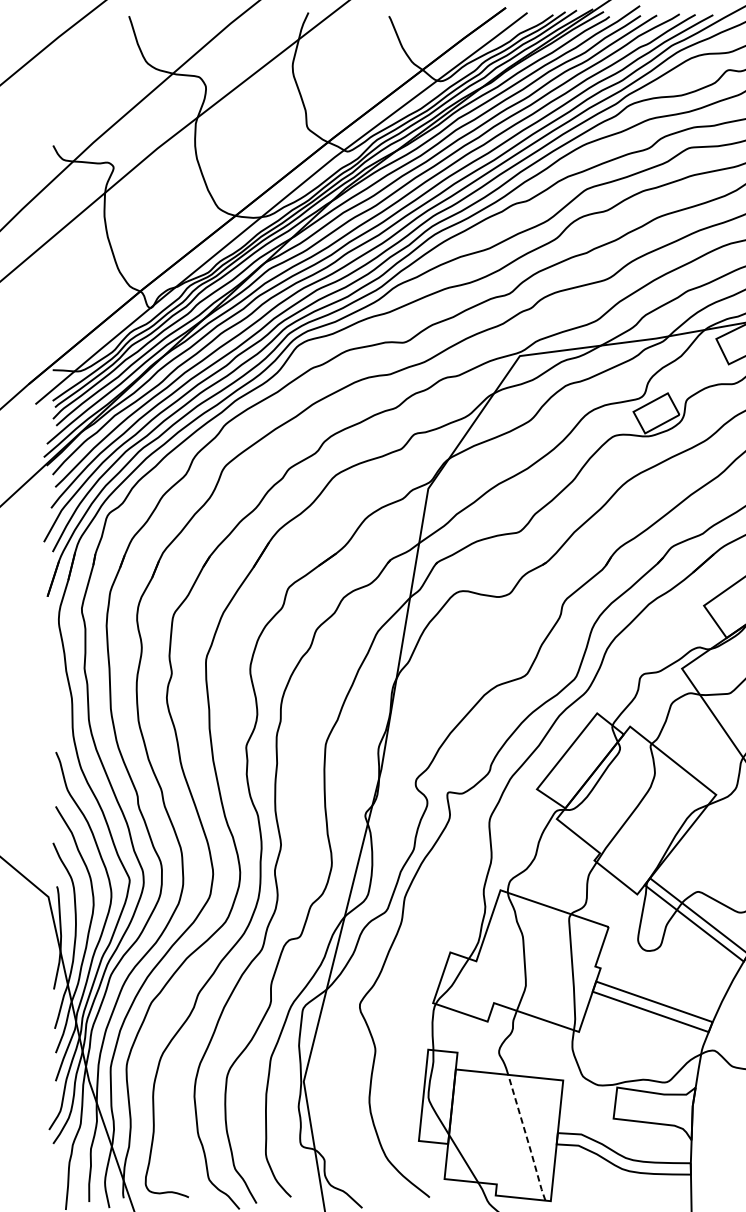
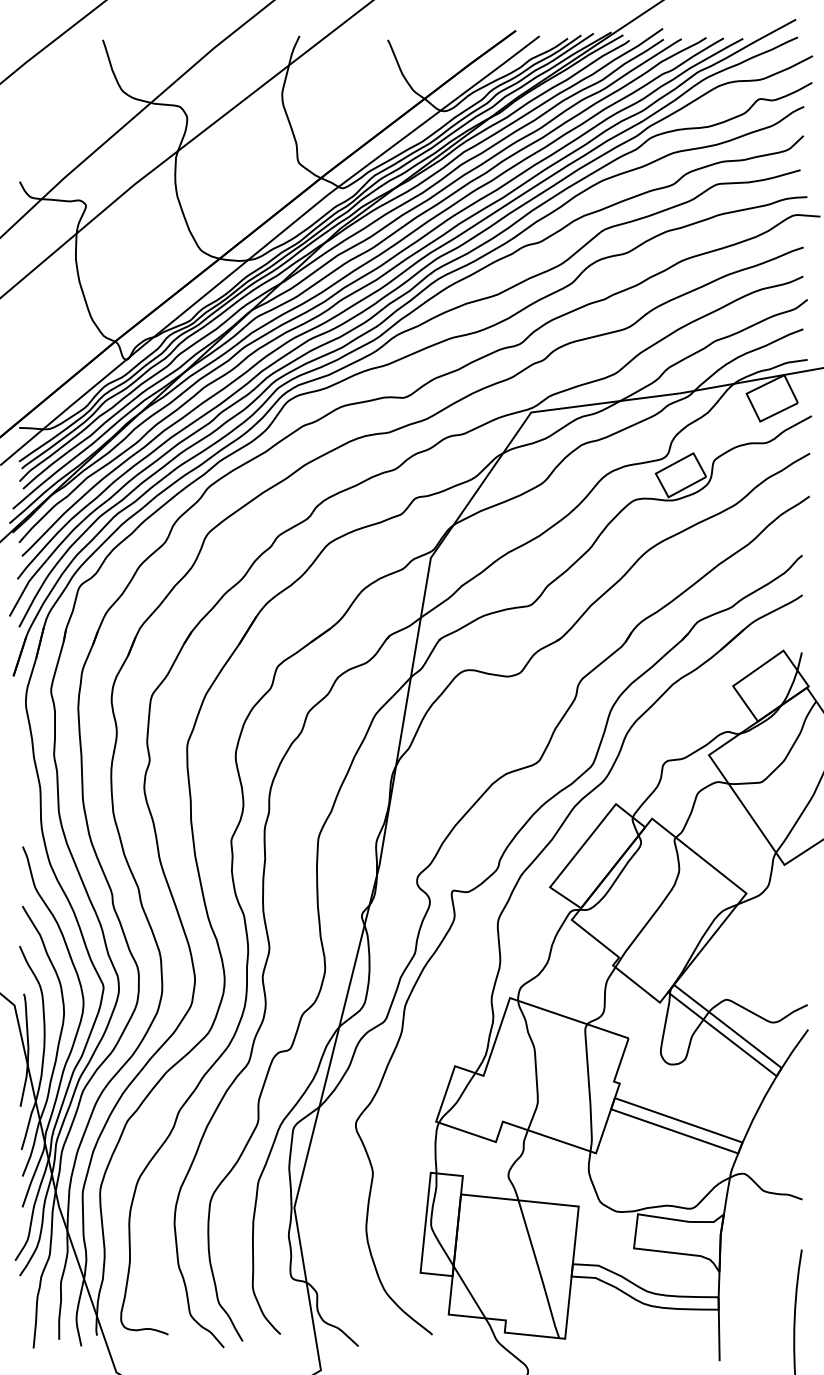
line: (527, 1137) -> (539, 1269), dashed -> solid

